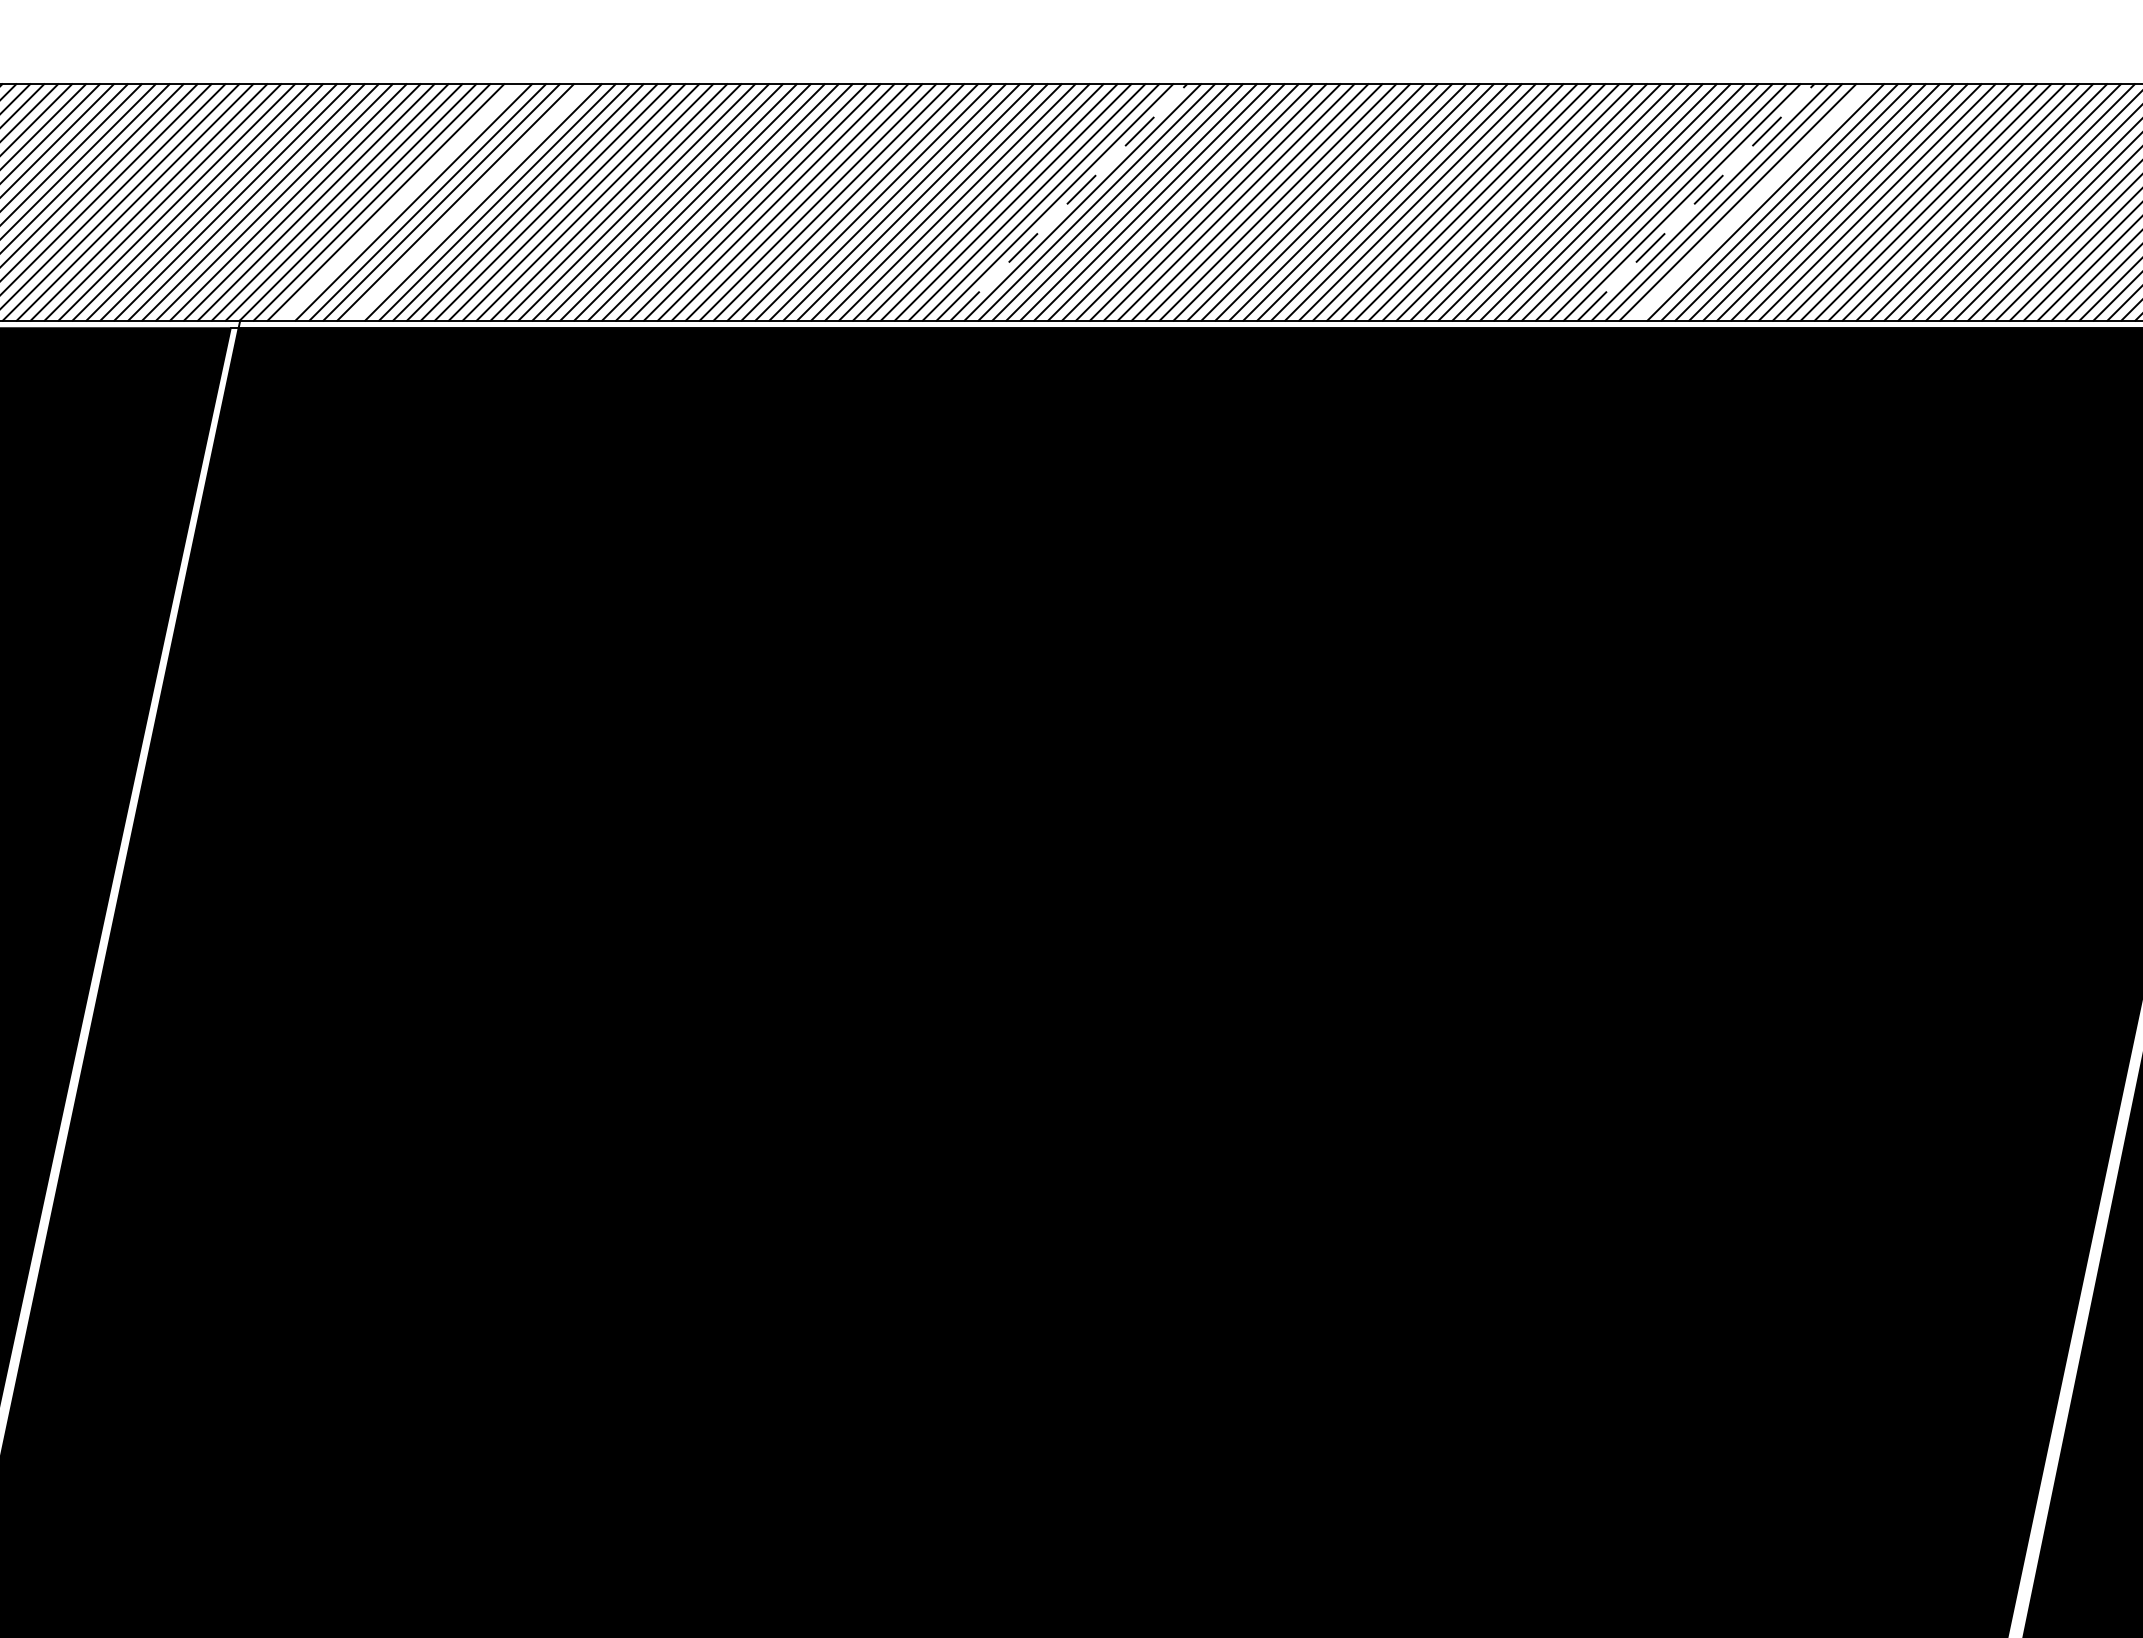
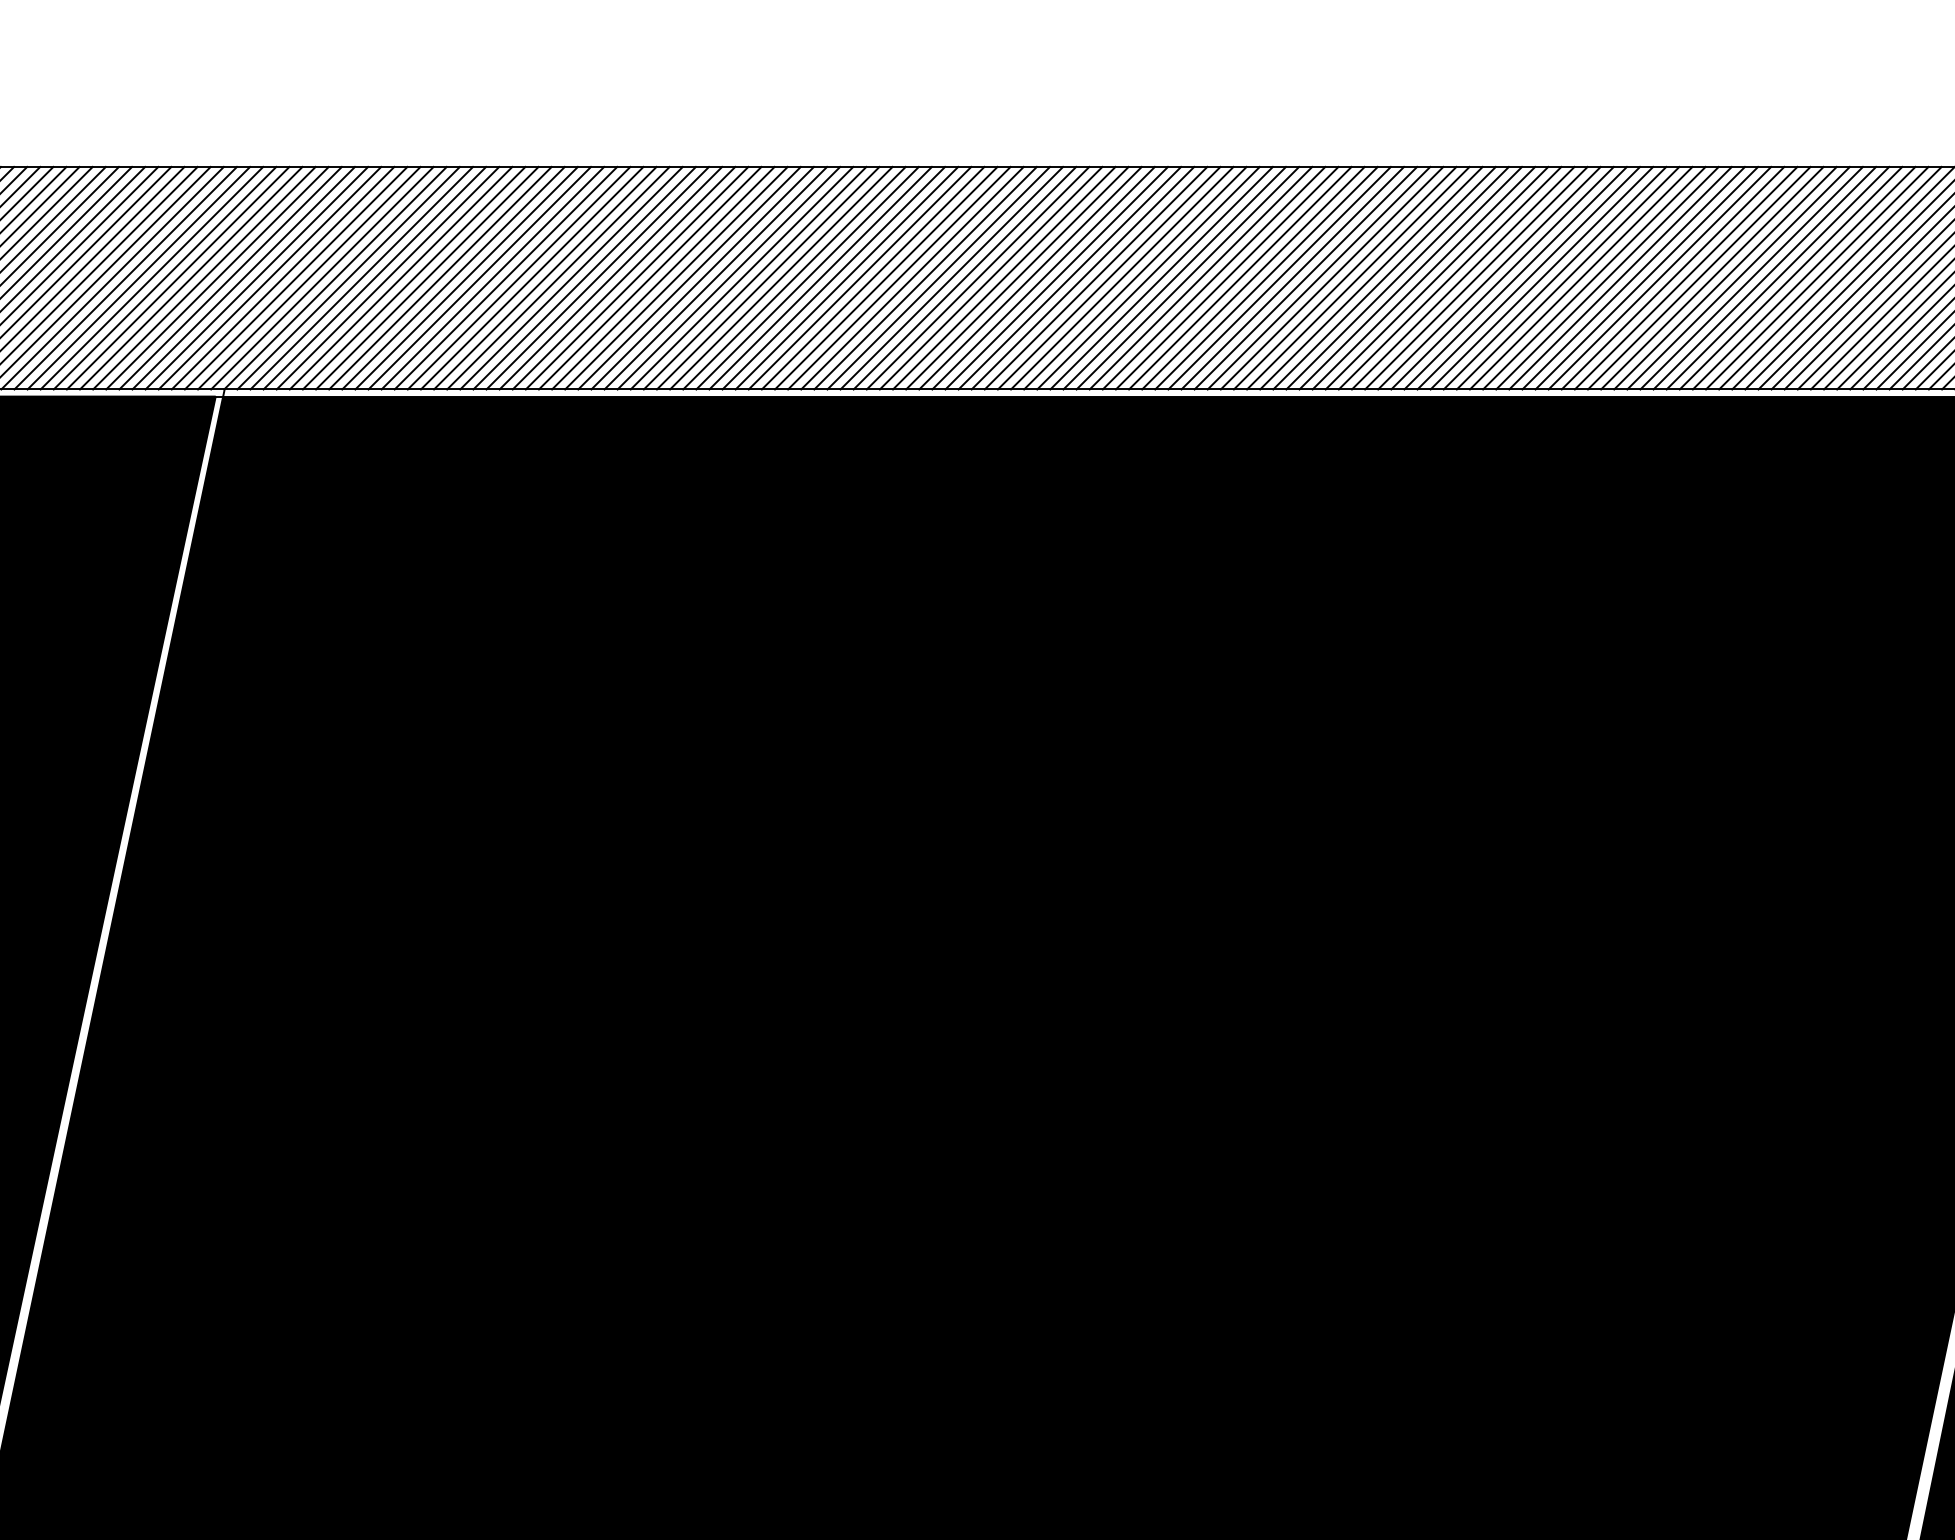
line: (399, 202) -> (374, 278), added
line: (469, 202) -> (440, 278), added
line: (1069, 202) -> (1004, 278), dashed -> solid
line: (1696, 202) -> (1594, 278), dashed -> solid
line: (1751, 202) -> (1646, 278), added

